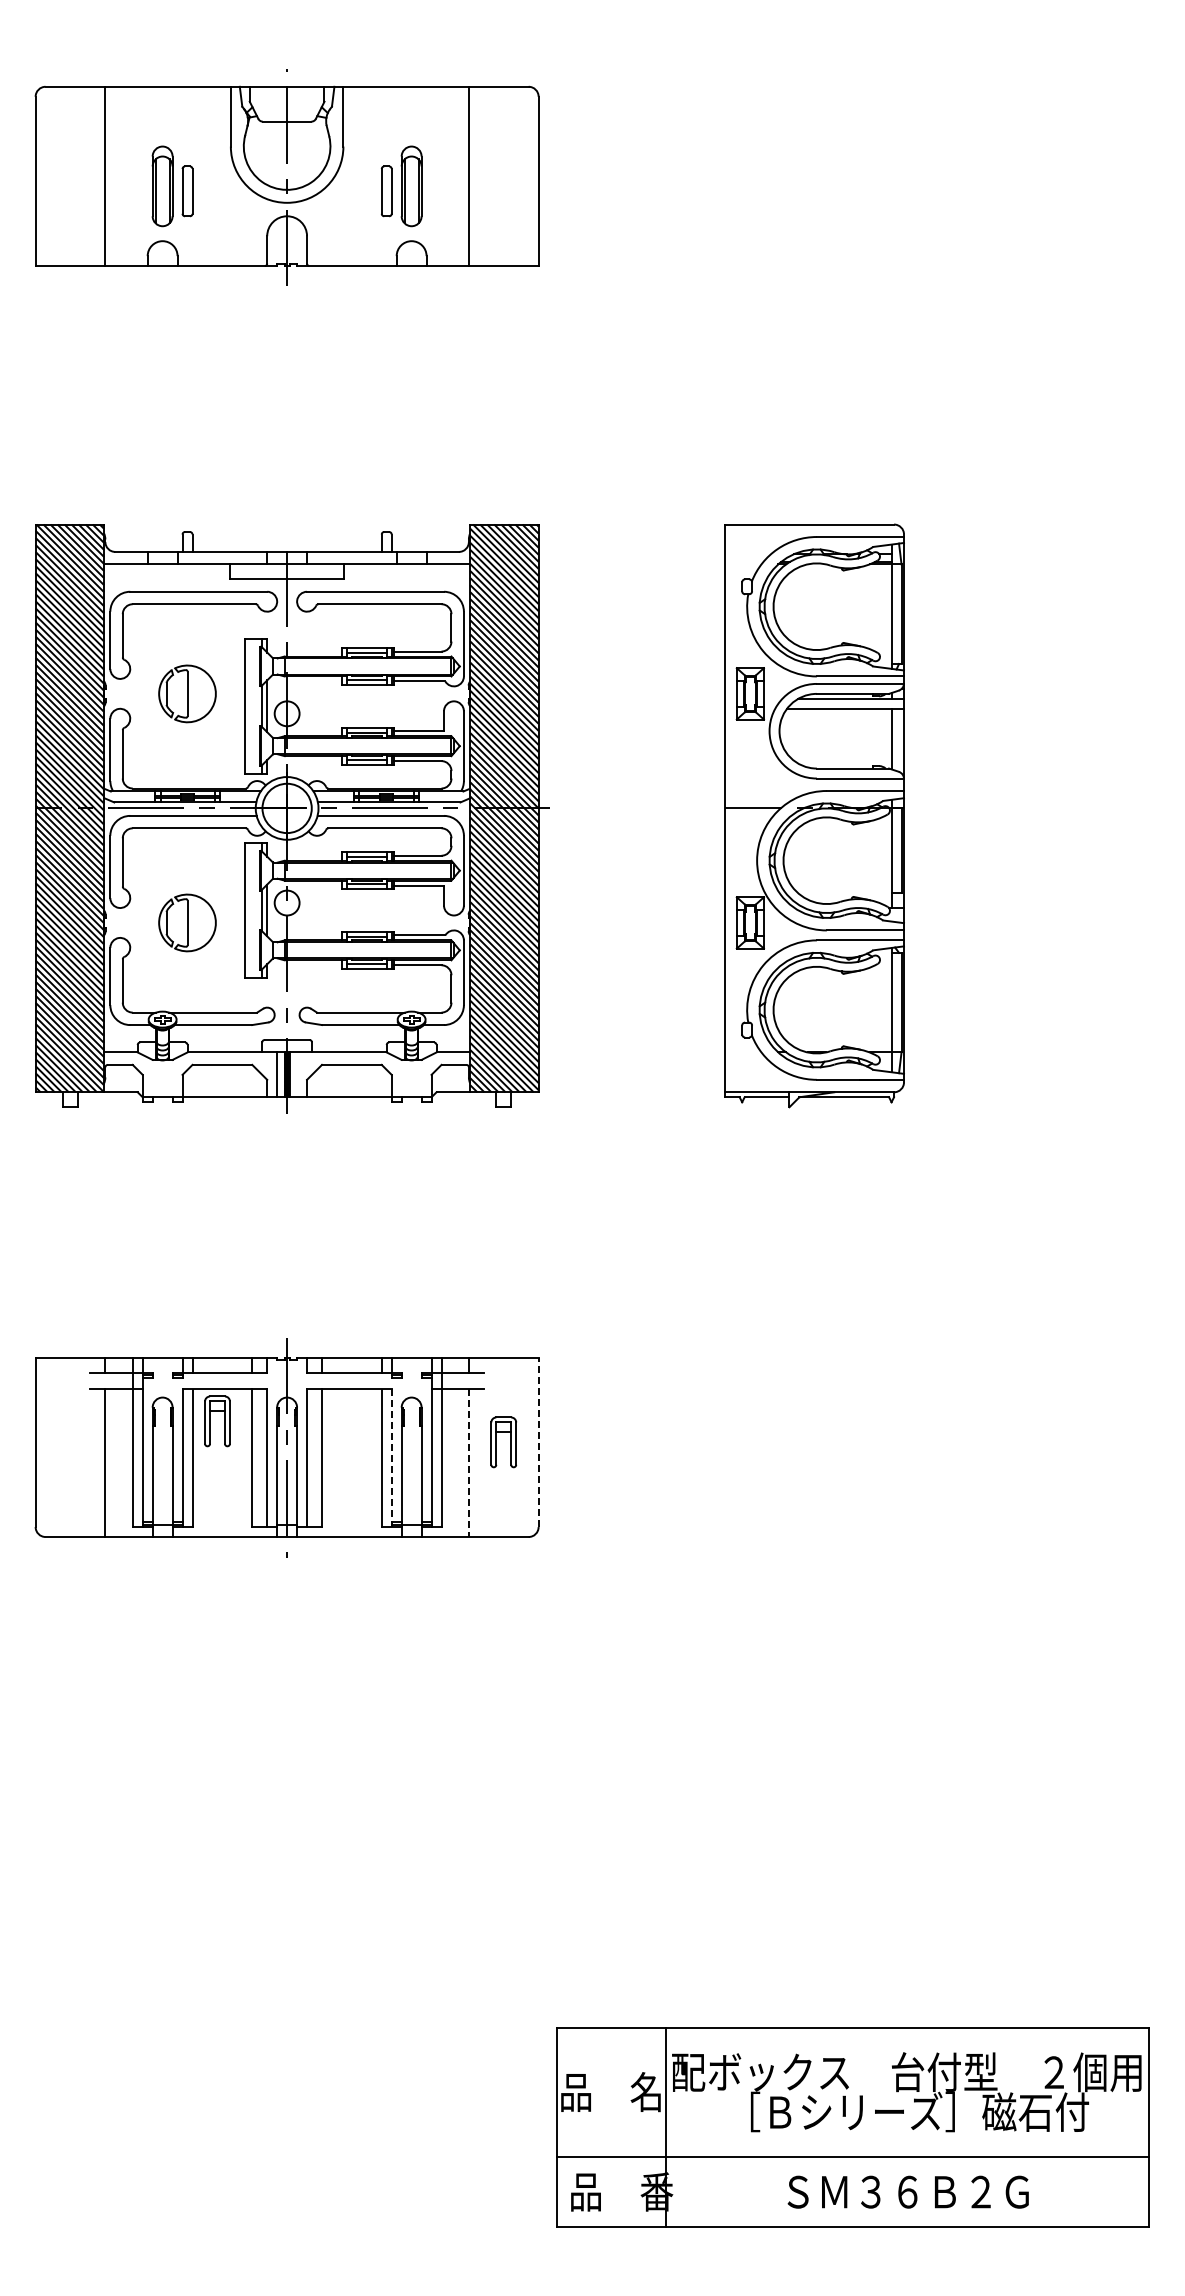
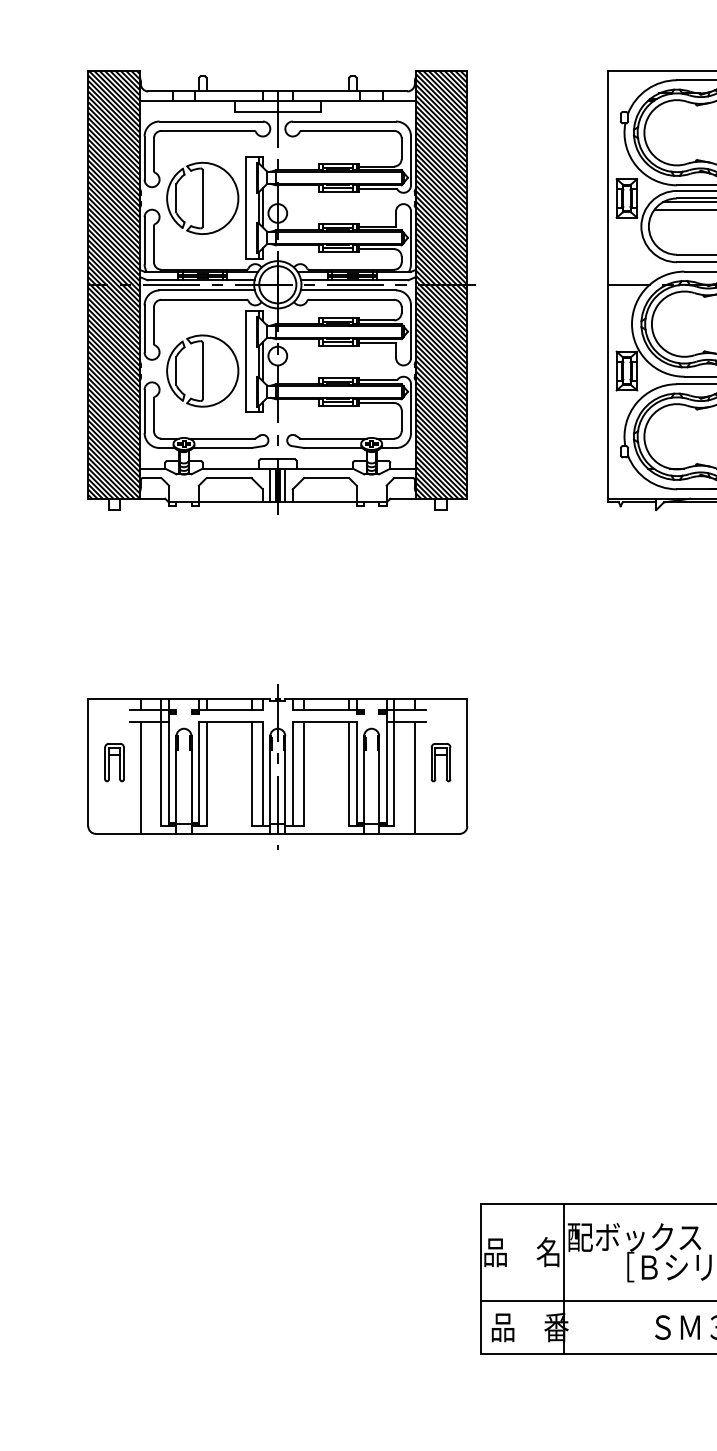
part: (187, 693) -> (202, 198), size x1.67
part: (187, 922) -> (202, 370), size x1.67
line: (297, 1074) -> (285, 485), added
part: (210, 1421) -> (109, 762), moved
line: (538, 1442) -> (467, 762), dashed -> solid
line: (391, 1458) -> (356, 774), dashed -> solid
line: (468, 1463) -> (414, 778), dashed -> solid

